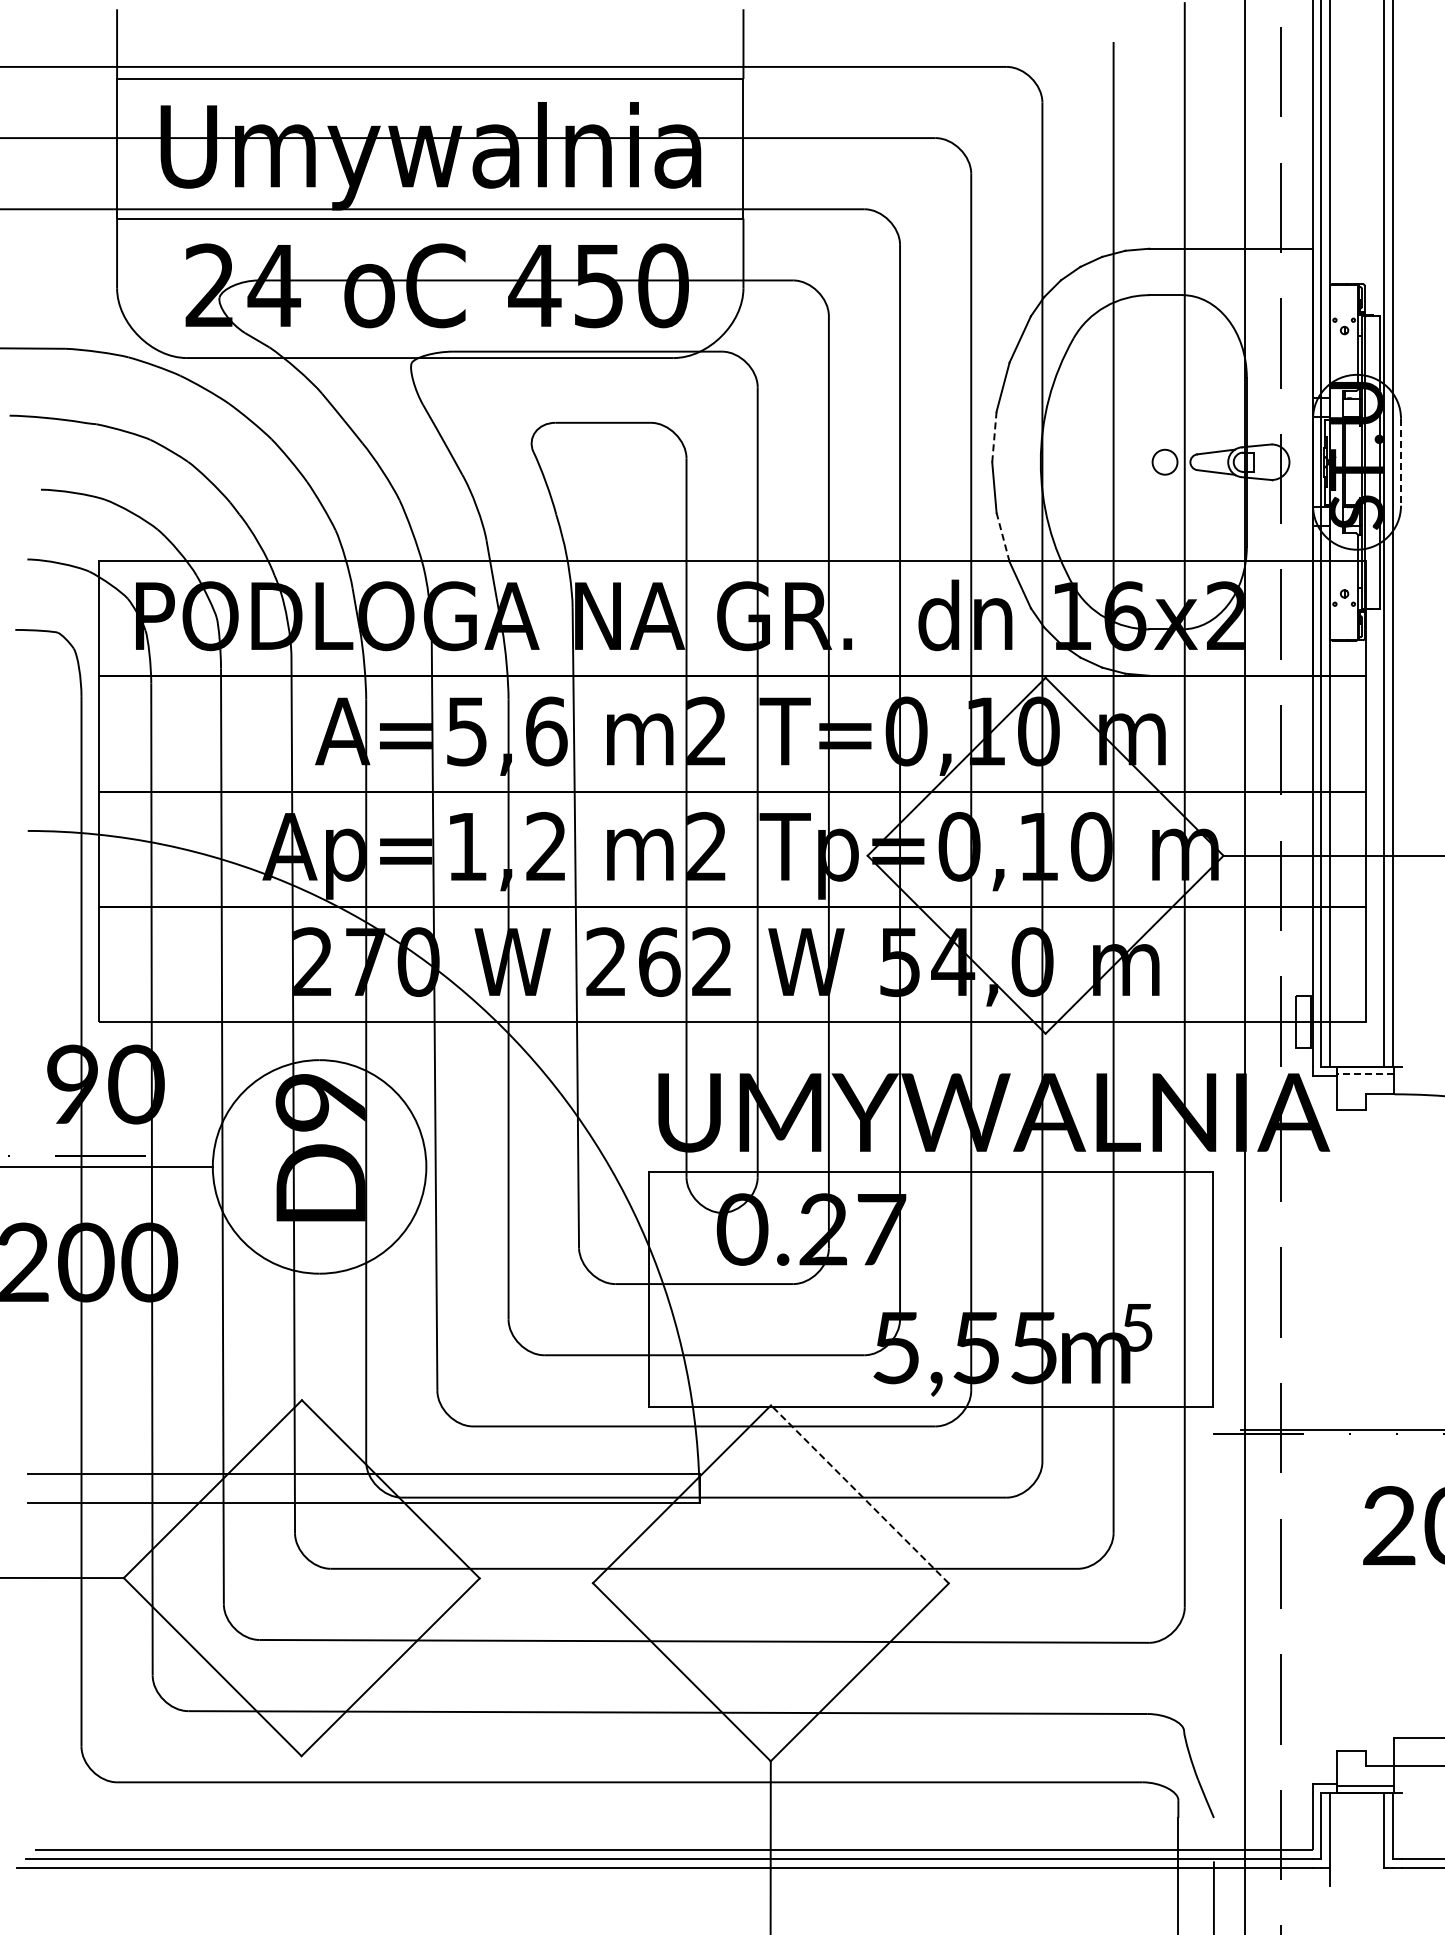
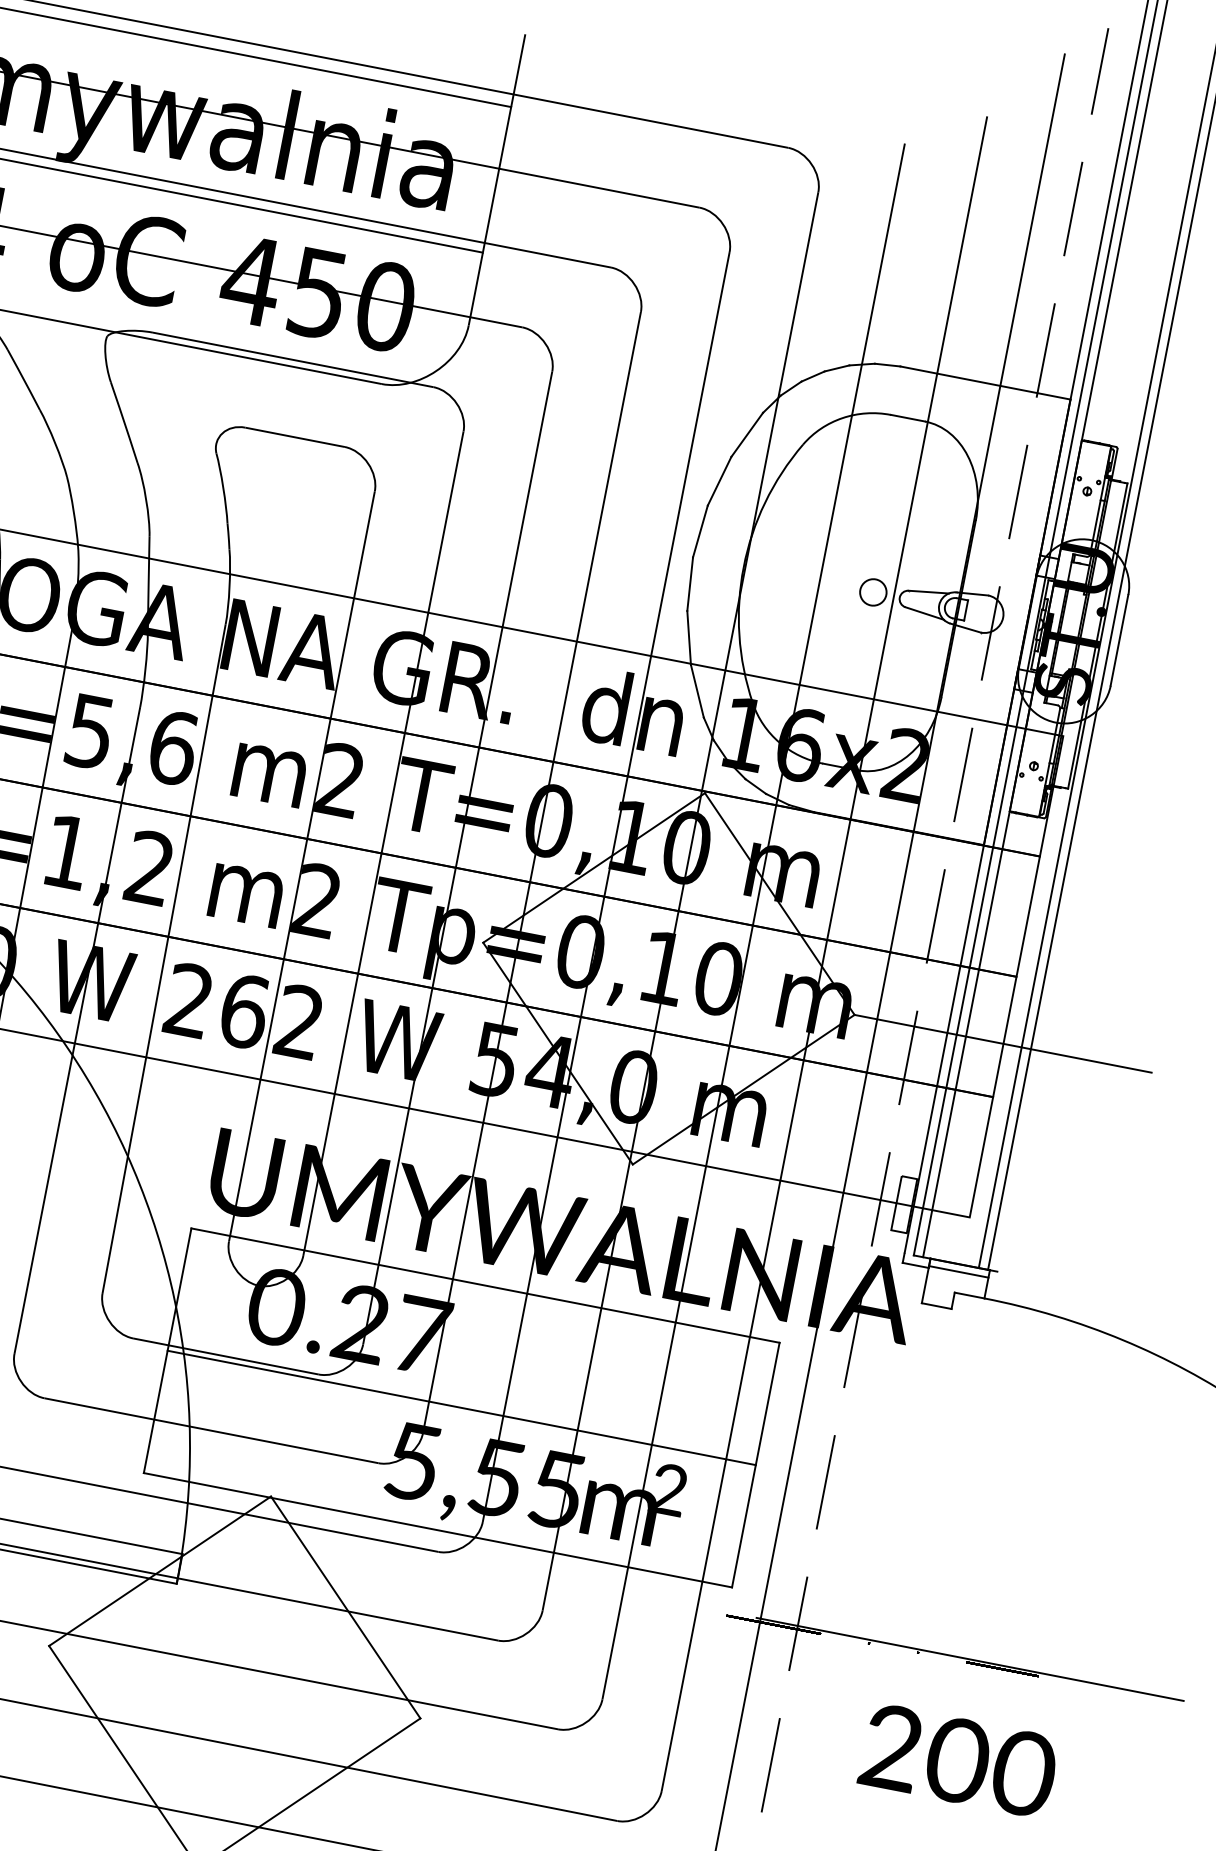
line: (994, 436) -> (700, 530), dashed -> solid
line: (1400, 462) -> (1118, 640), dashed -> solid
line: (1002, 536) -> (688, 636), dashed -> solid
line: (1365, 1074) -> (958, 1271), dashed -> solid
line: (931, 1289) -> (461, 1408), added
text: (1136, 1327) -> (668, 1489), 5 -> 2
line: (859, 1494) -> (345, 1607), dashed -> solid

